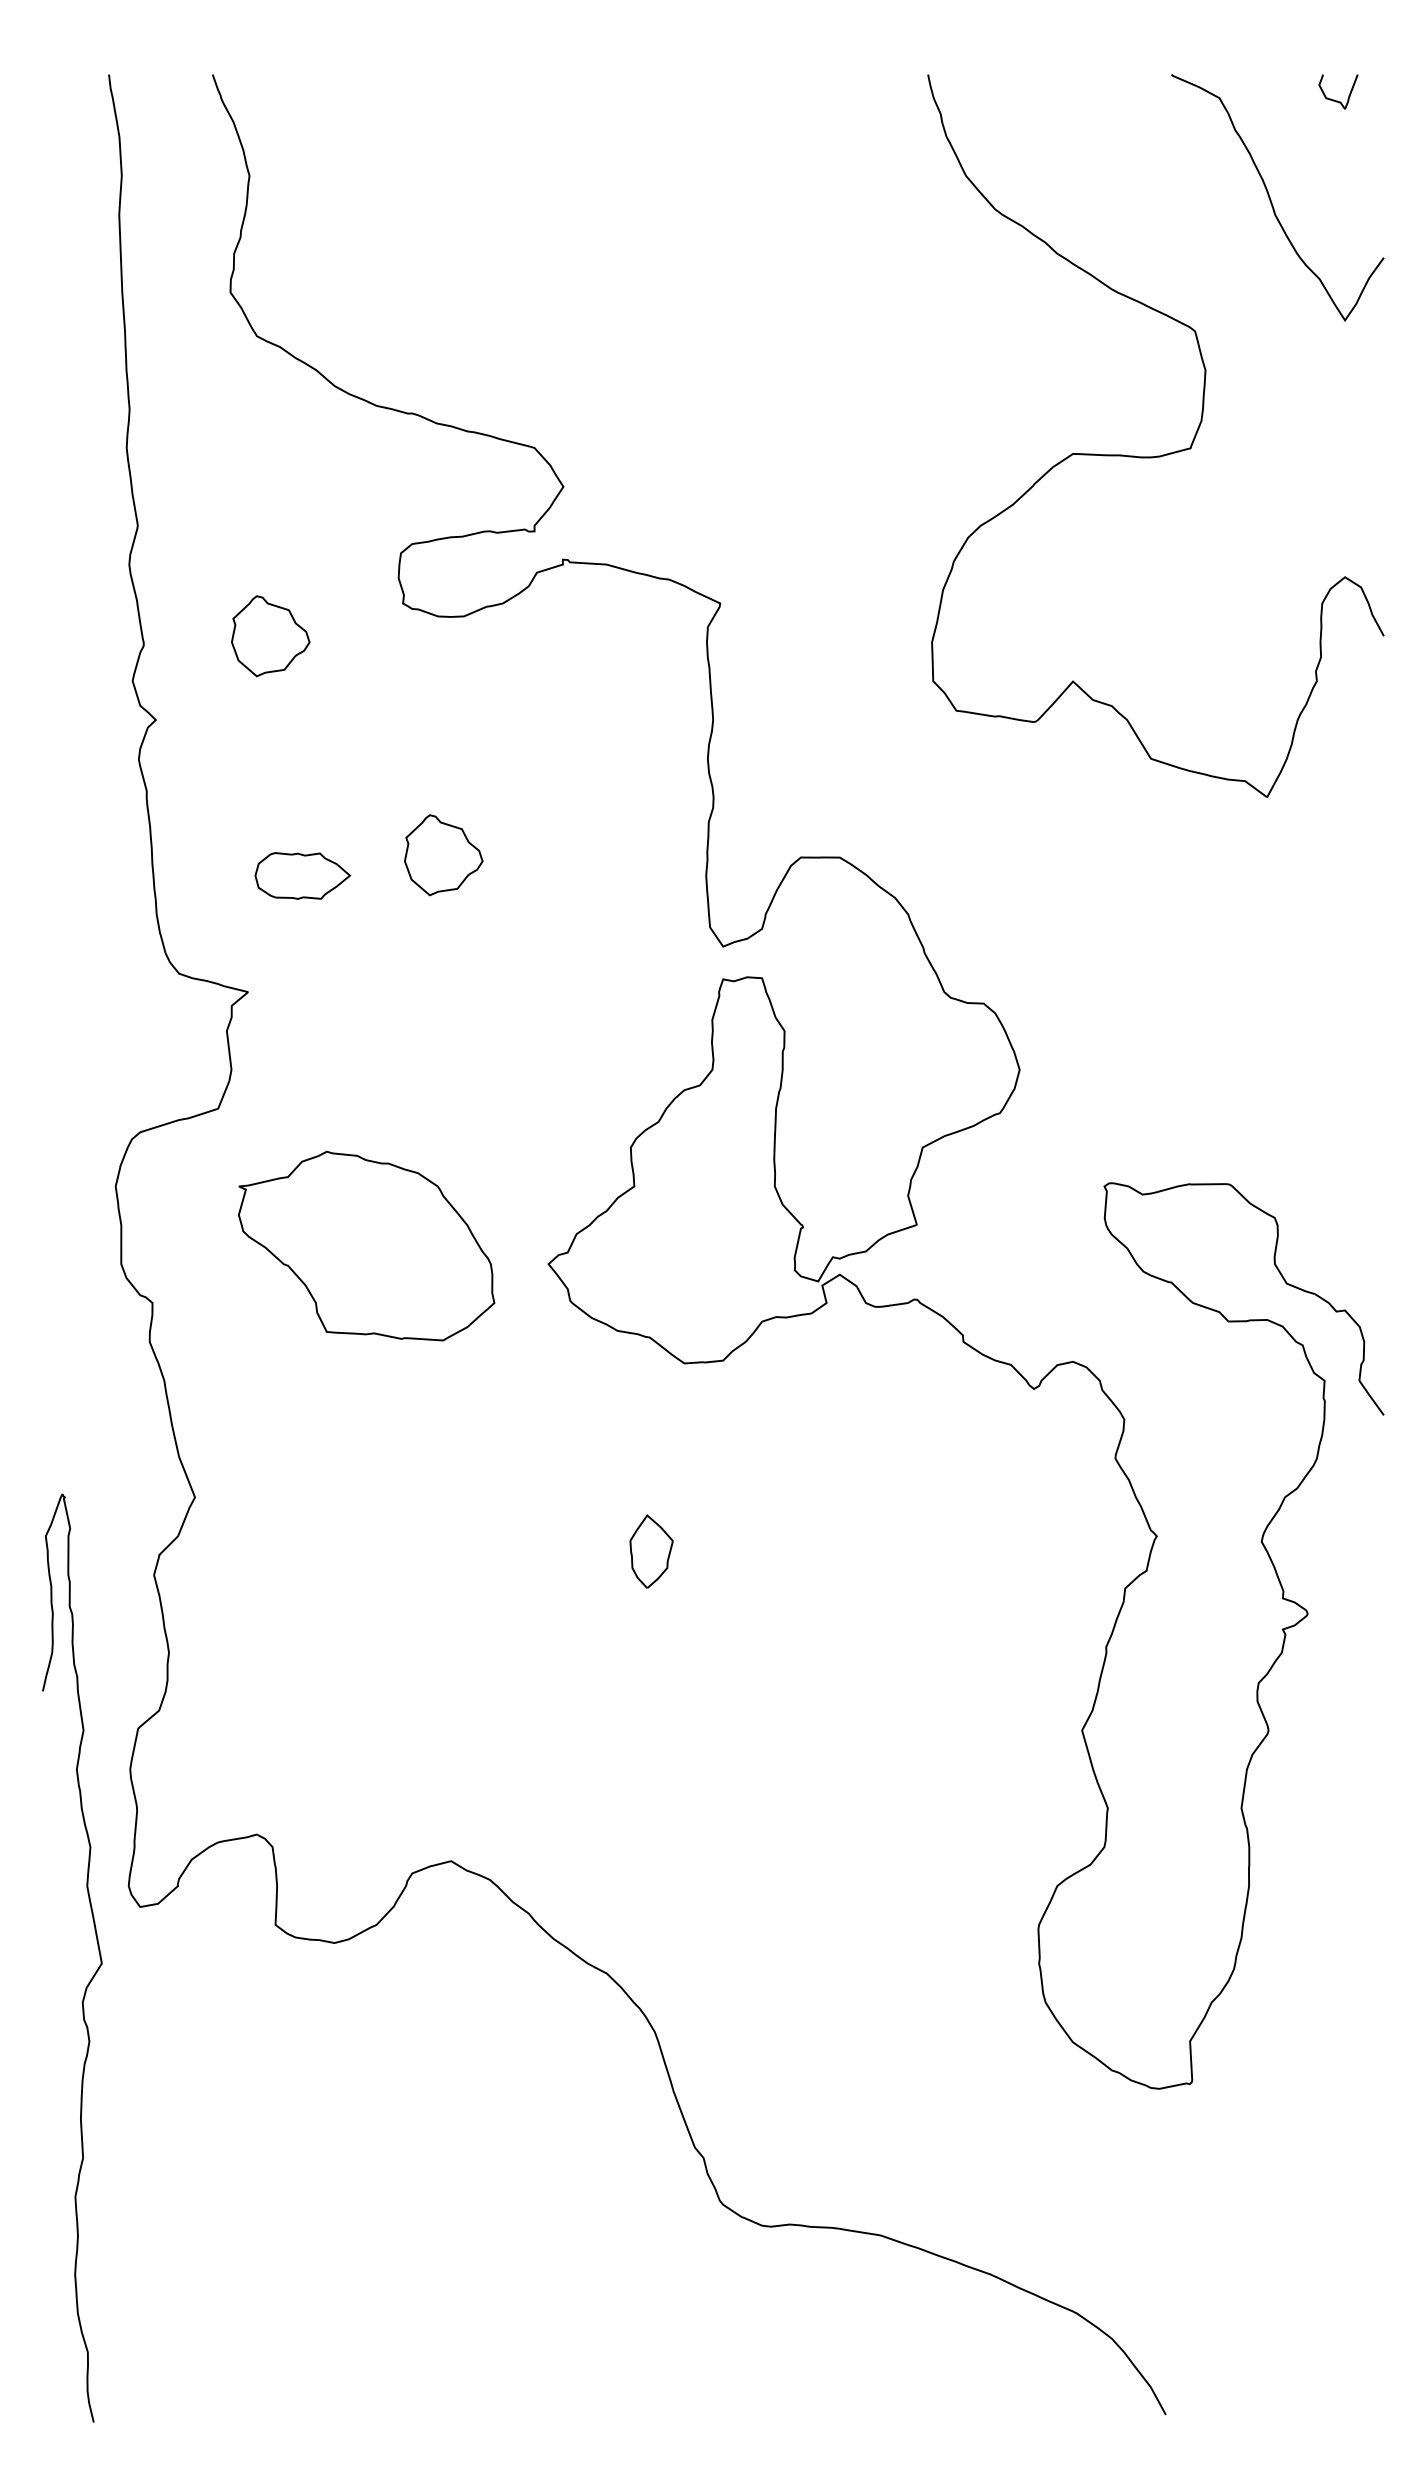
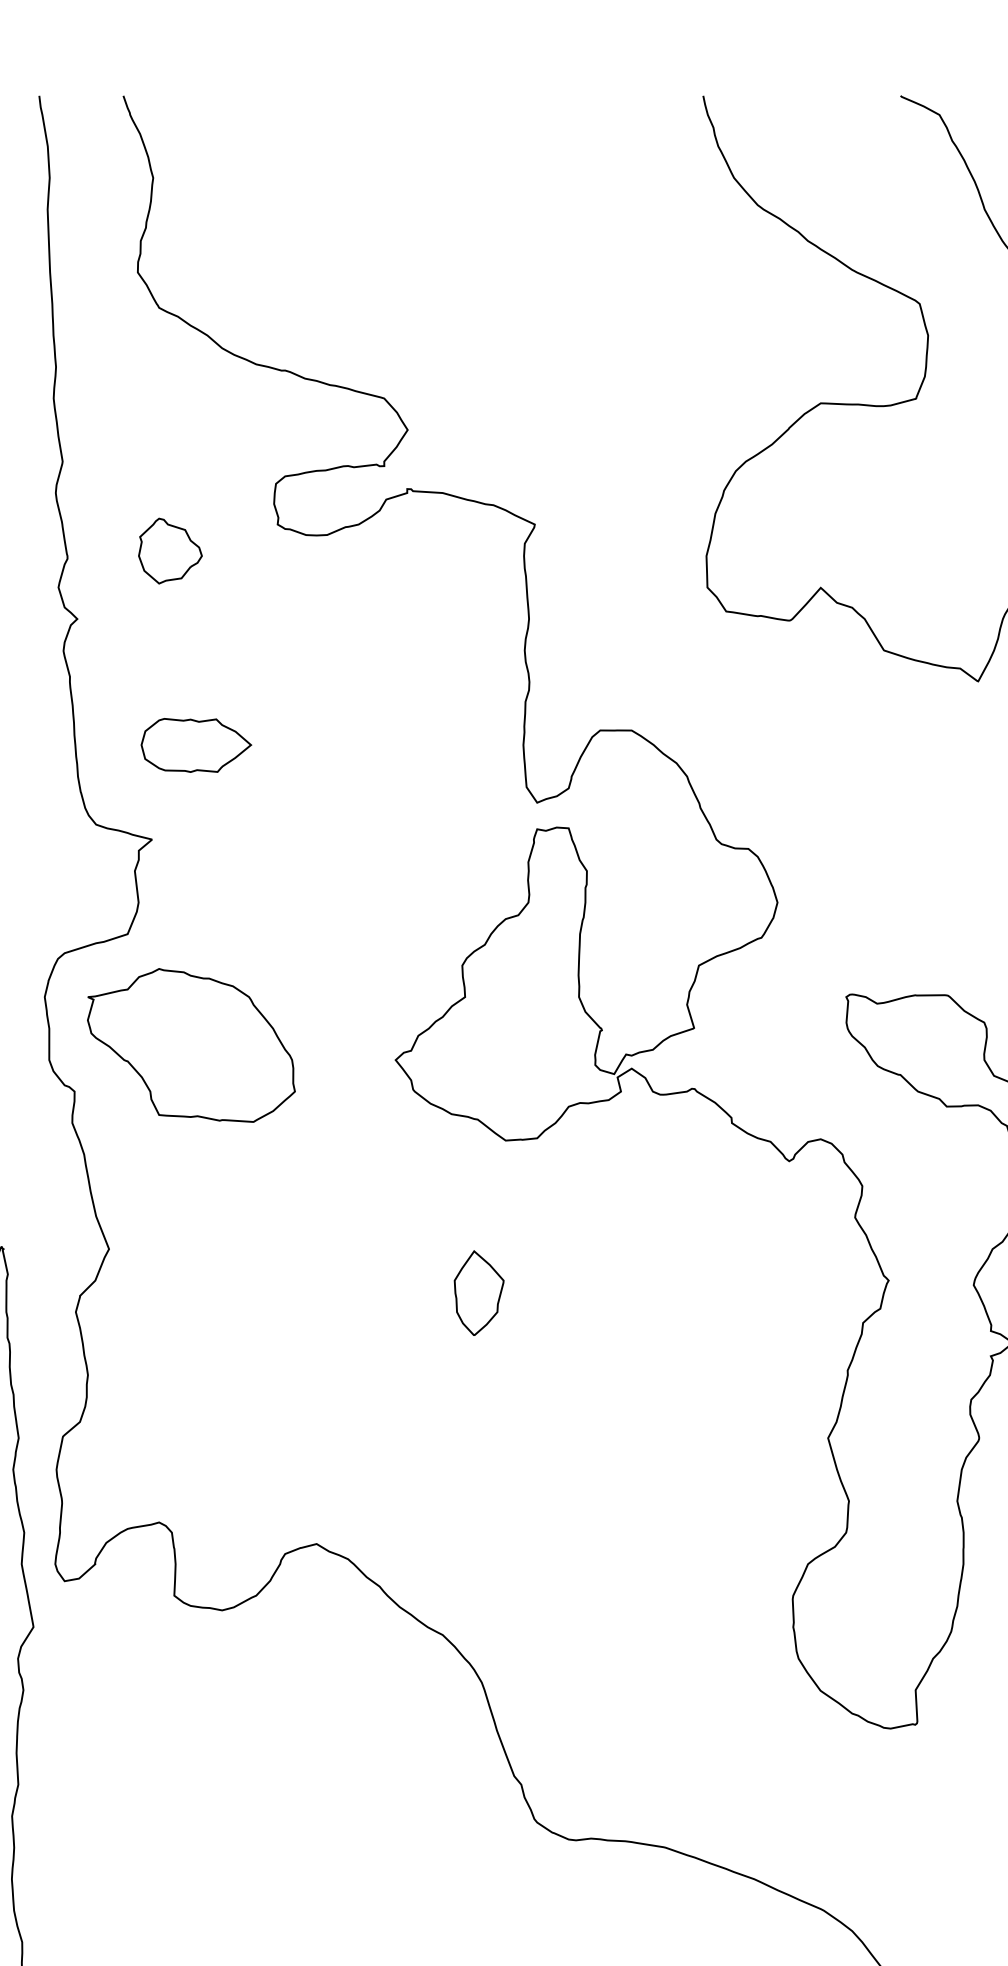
part: (443, 855) -> (310, 728), removed
part: (302, 875) -> (196, 745), size x1.43
part: (366, 1245) -> (191, 1044), moved
part: (651, 1551) -> (479, 1293), size x1.43

